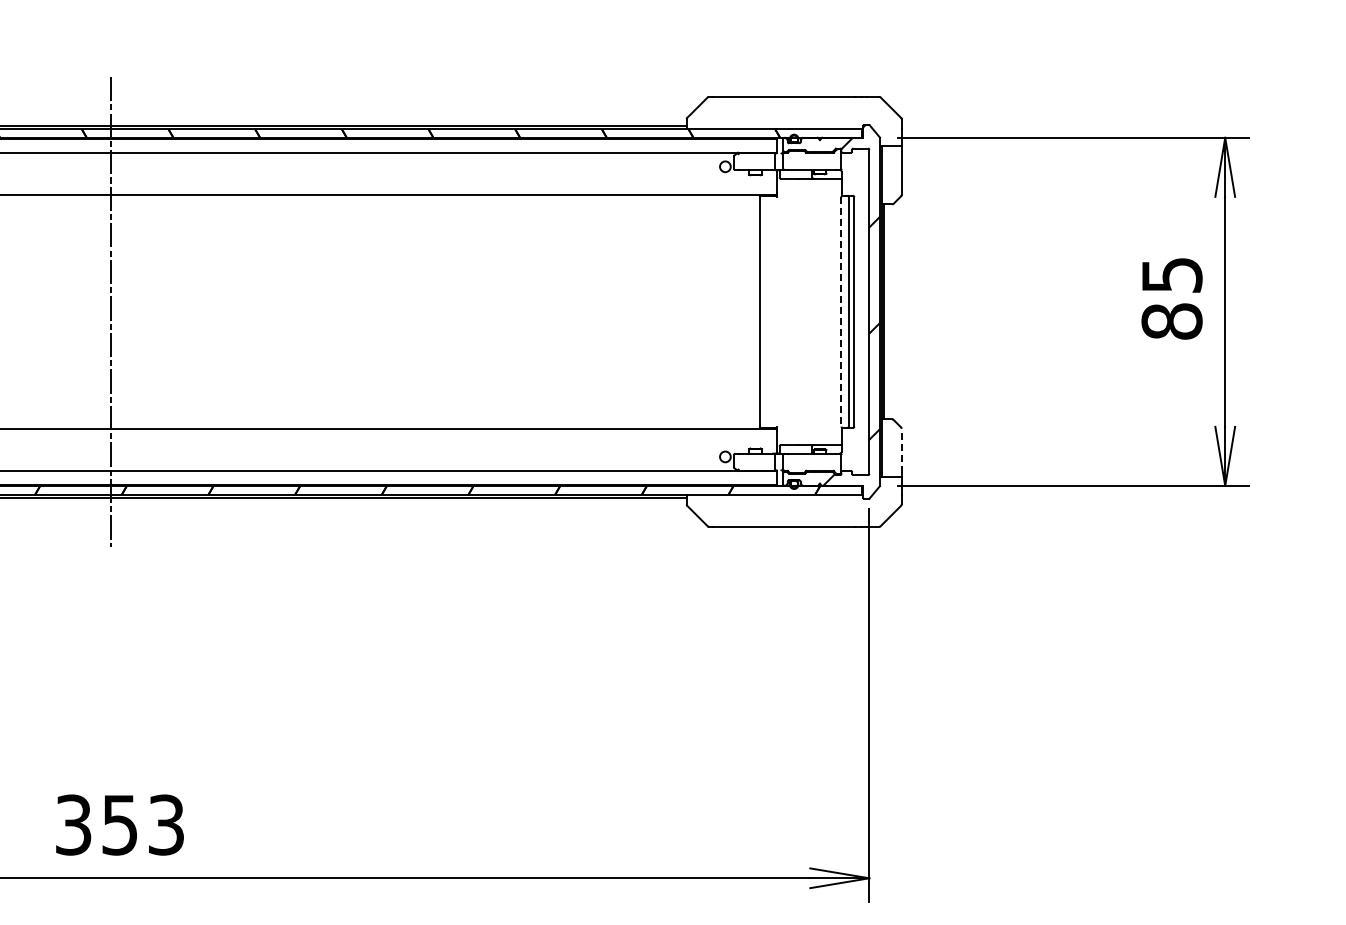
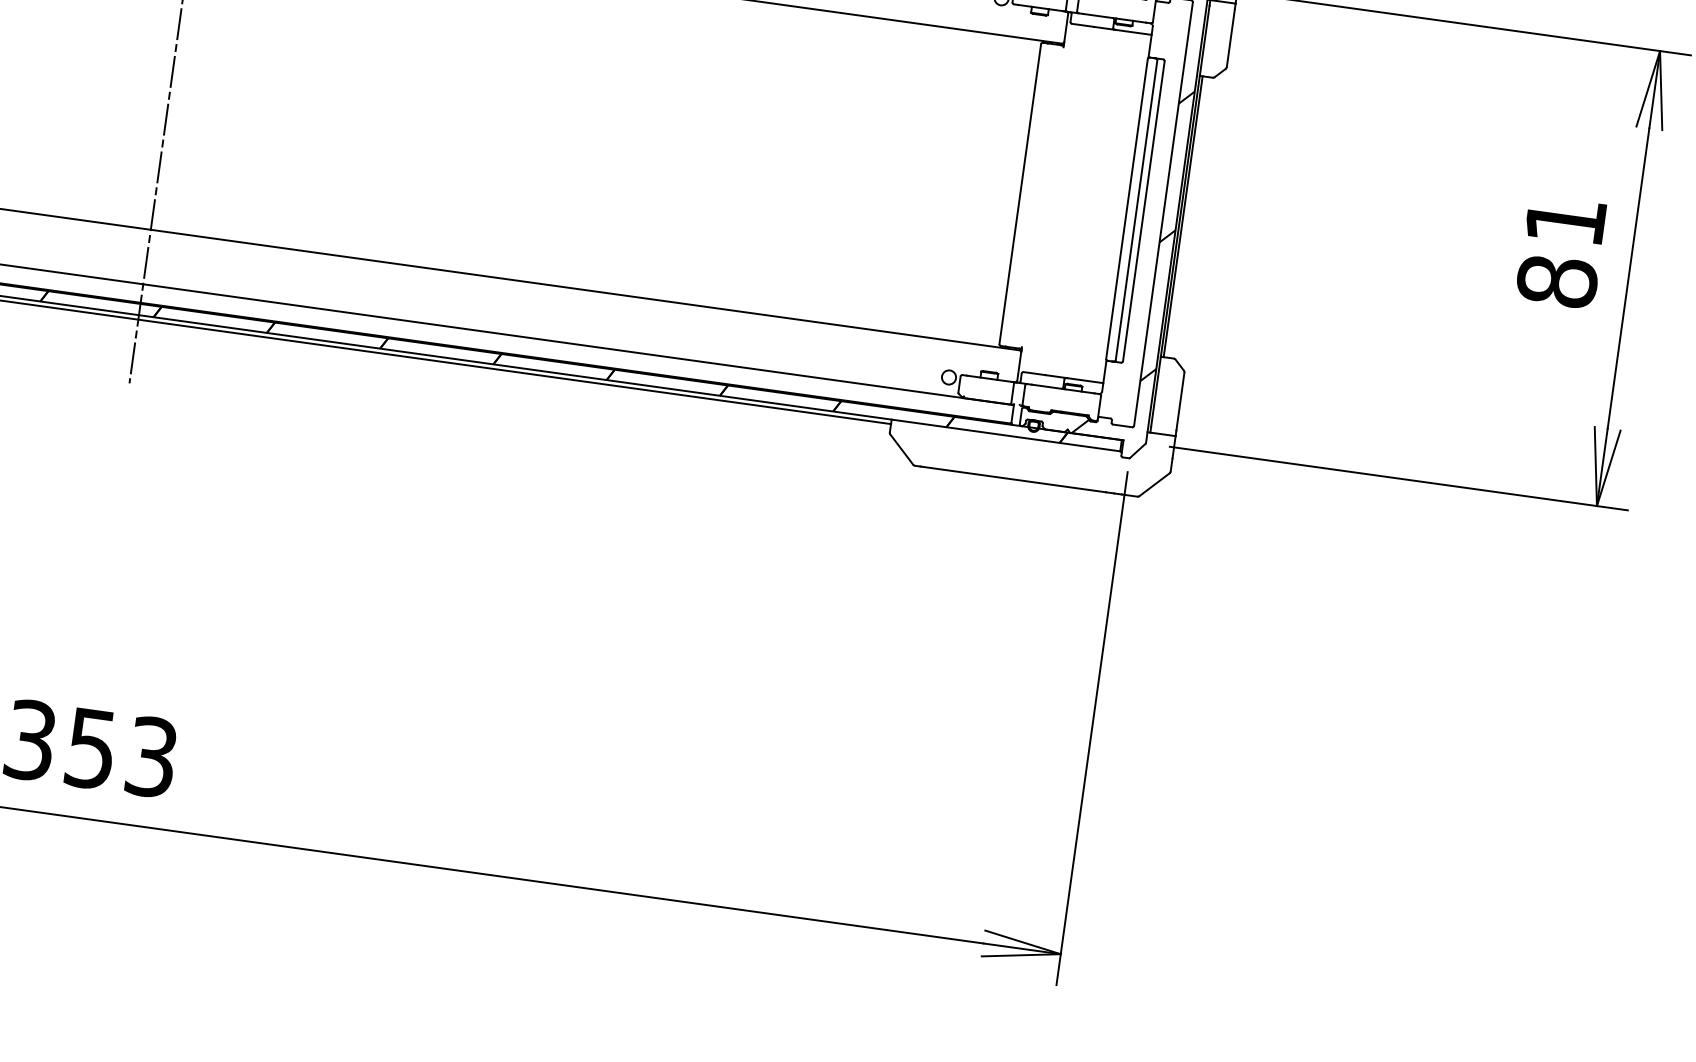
text: (1172, 275) -> (1566, 221), 85 -> 81
line: (841, 311) -> (1127, 208), dashed -> solid
line: (901, 450) -> (1180, 401), dashed -> solid

